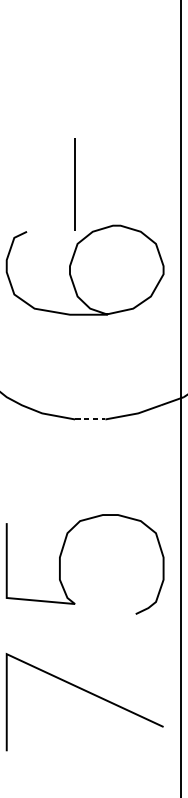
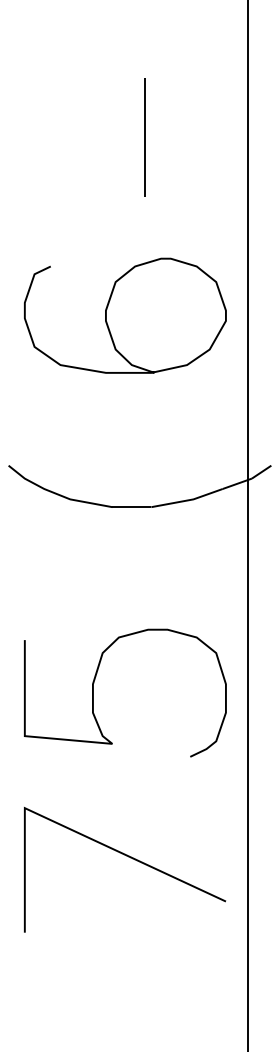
line: (75, 184) -> (144, 137), moved
line: (90, 419) -> (132, 507), dashed -> solid

